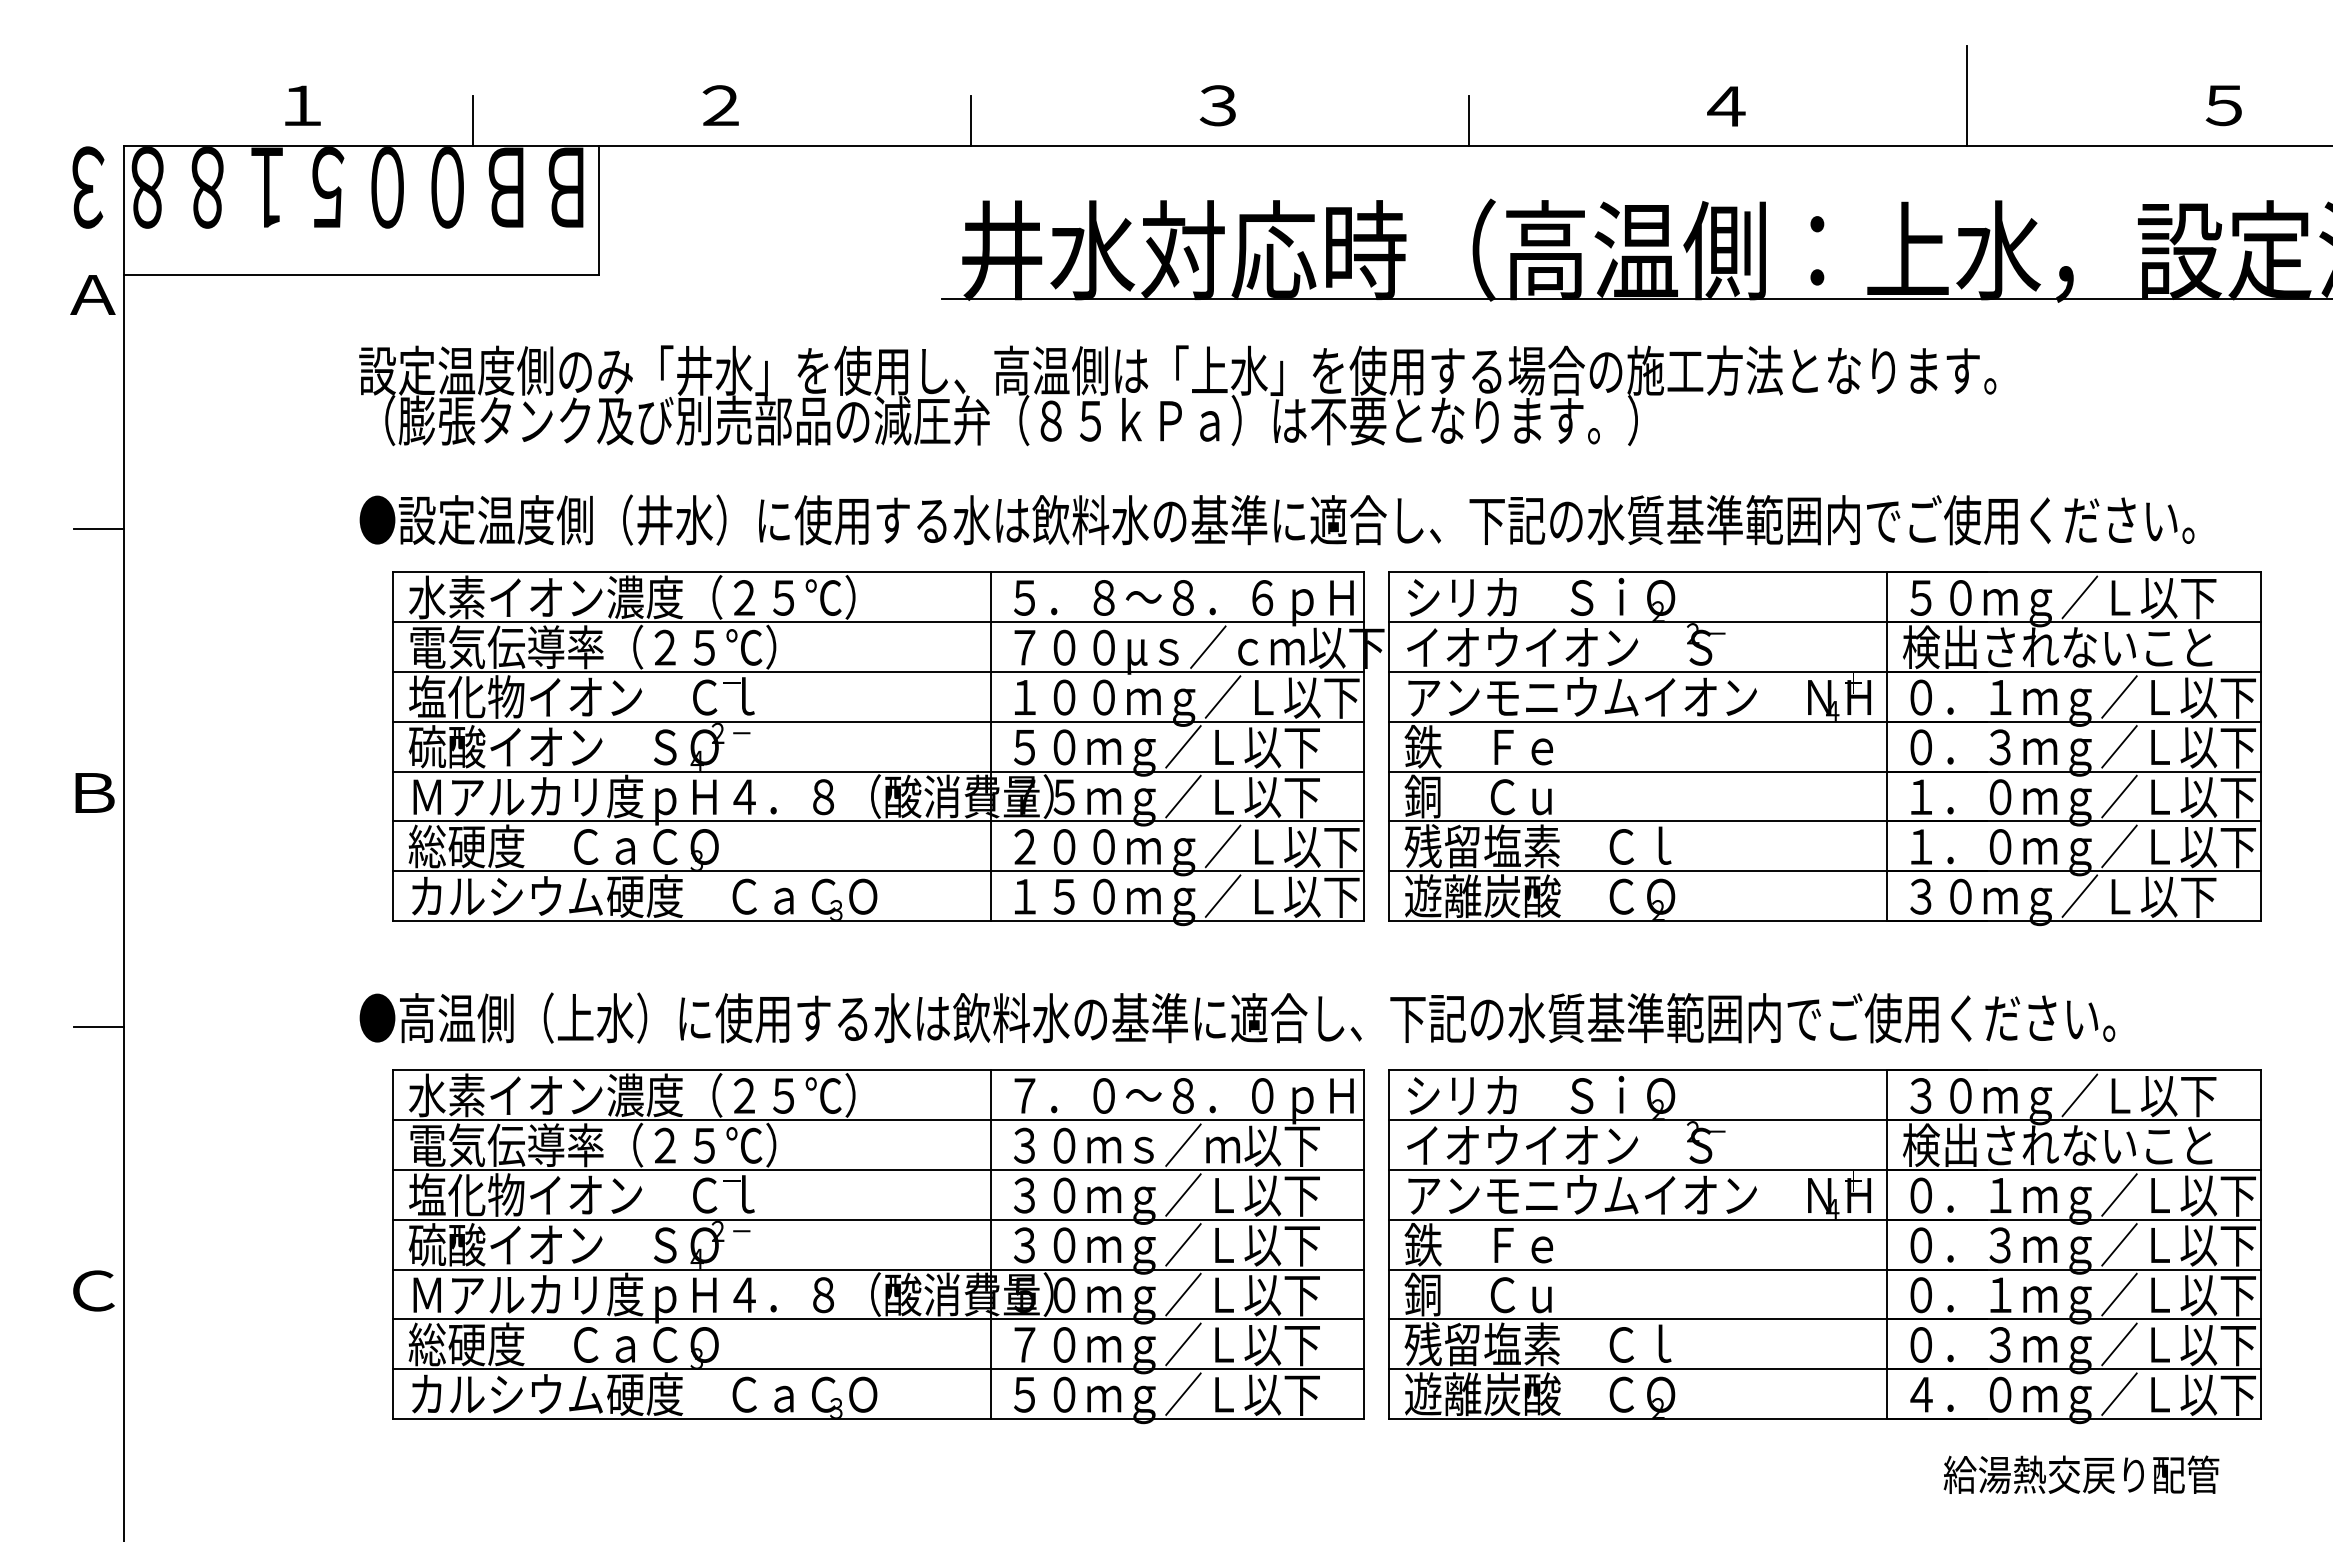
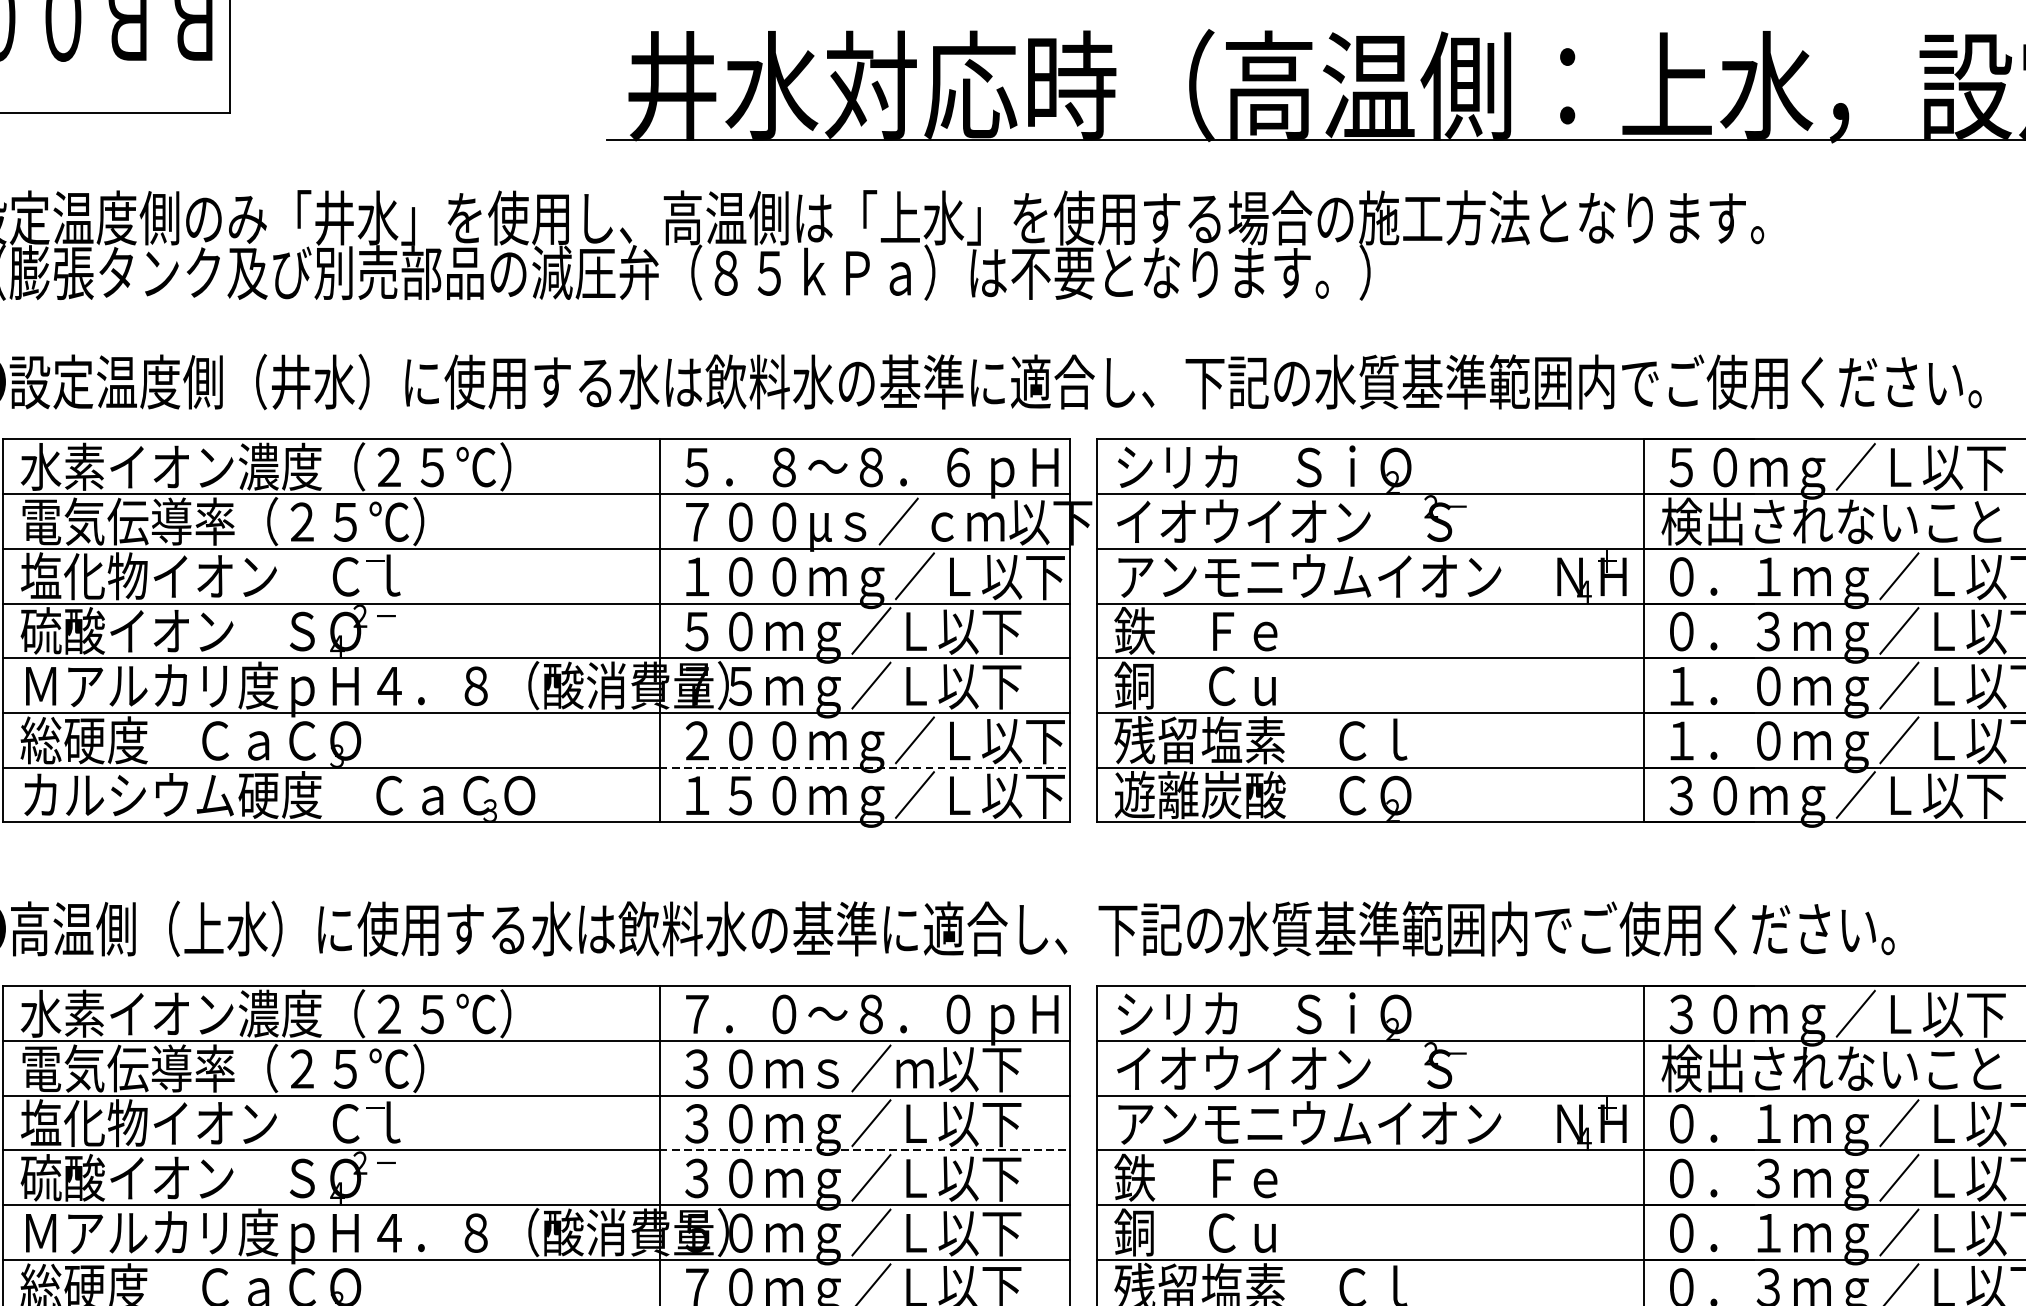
line: (1177, 871) -> (864, 767), solid -> dashed
line: (1177, 1219) -> (864, 1150), solid -> dashed

